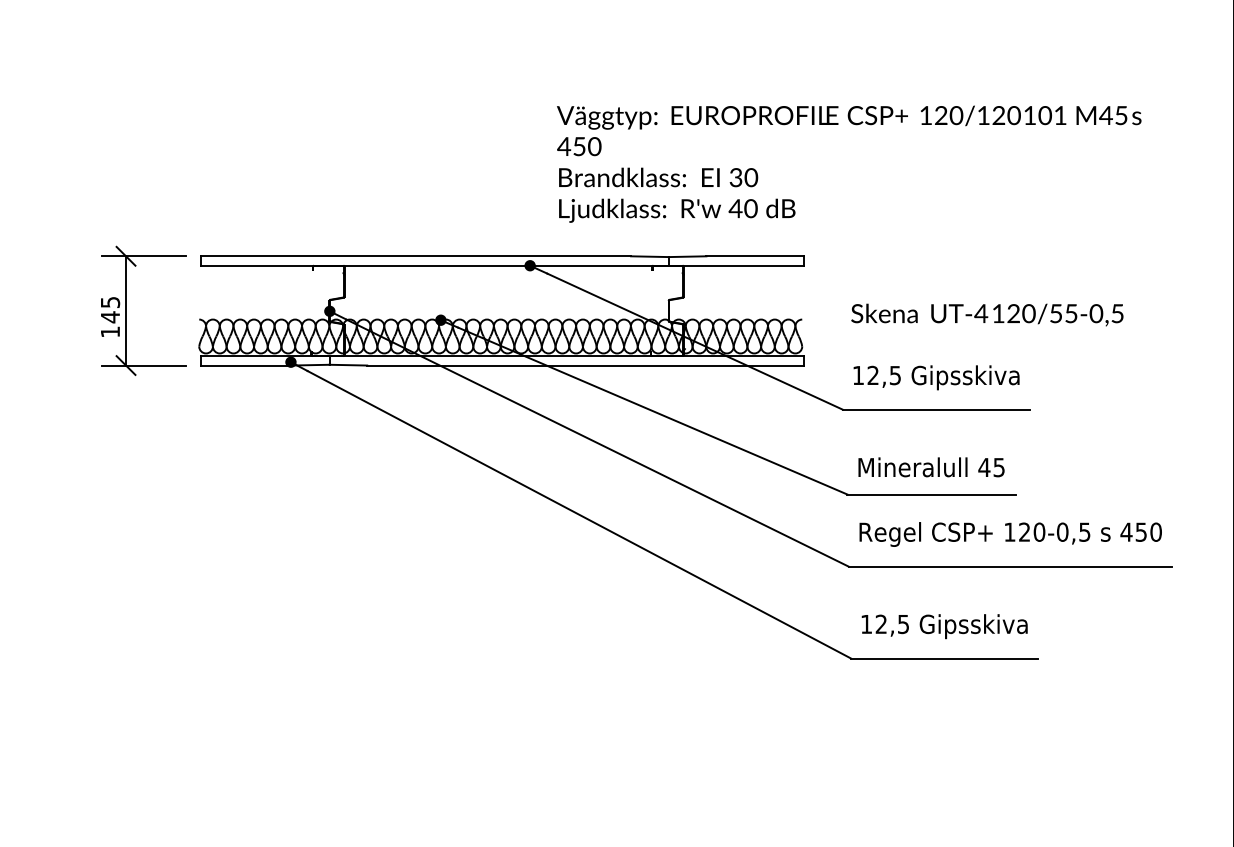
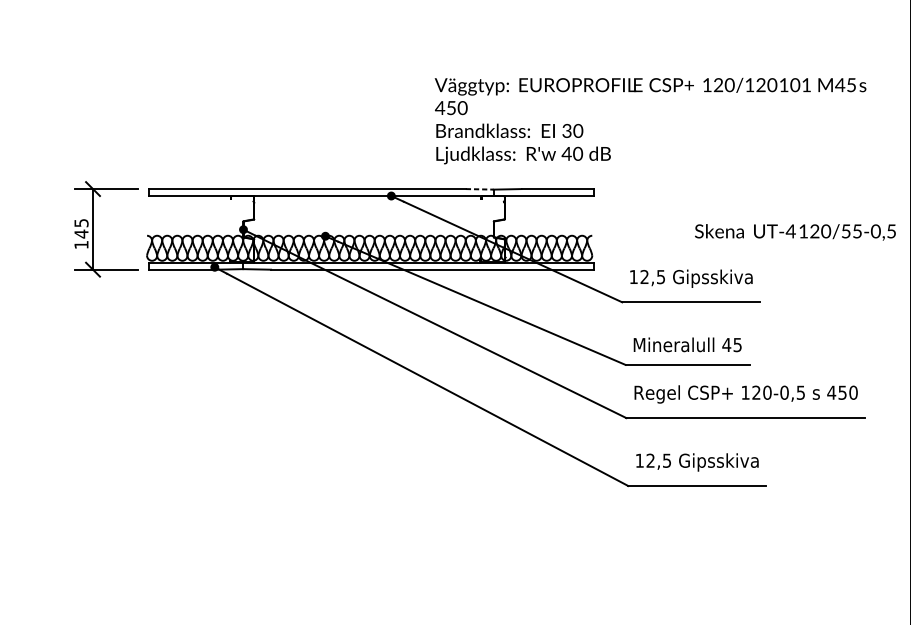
text: (849, 163) -> (650, 120), moved
line: (649, 256) -> (479, 189), solid -> dashed
text: (987, 314) -> (795, 232), moved

